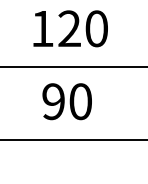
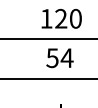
text: (66, 102) -> (59, 58), 90 -> 54

